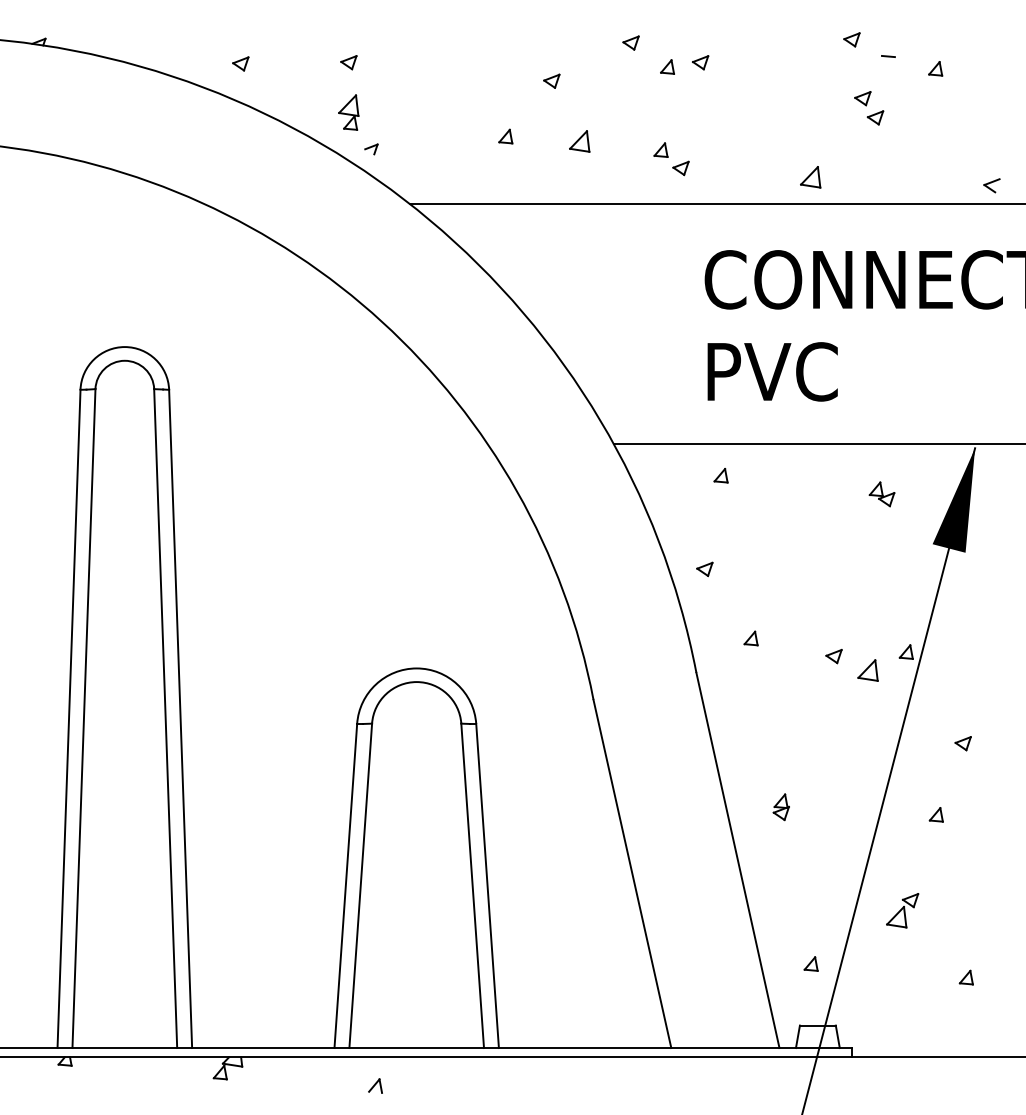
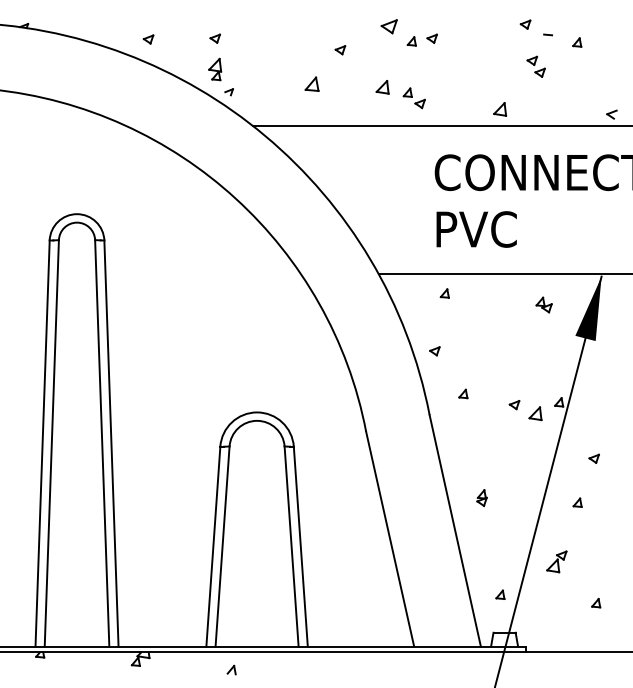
part: (631, 42) -> (389, 26), size x1.6
part: (504, 136) -> (311, 84), size x1.6
part: (579, 141) -> (382, 87), moved

